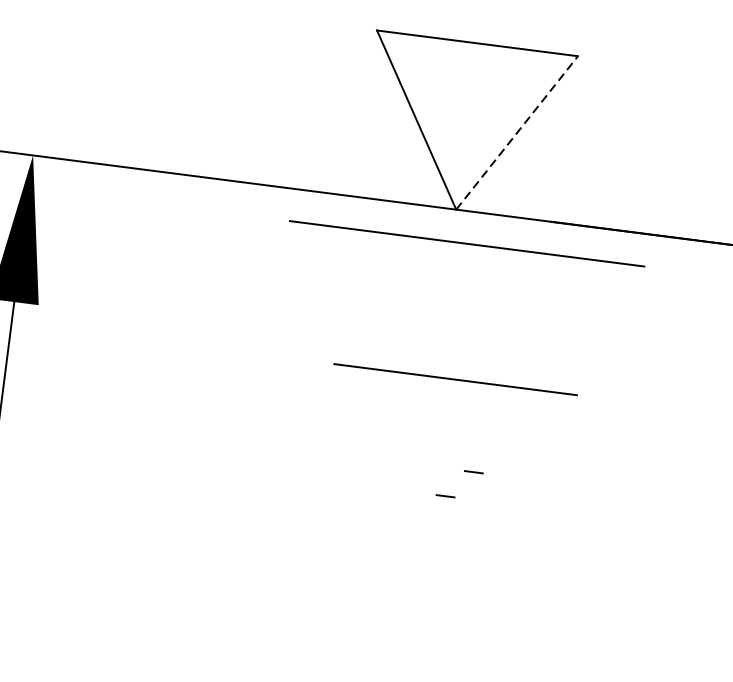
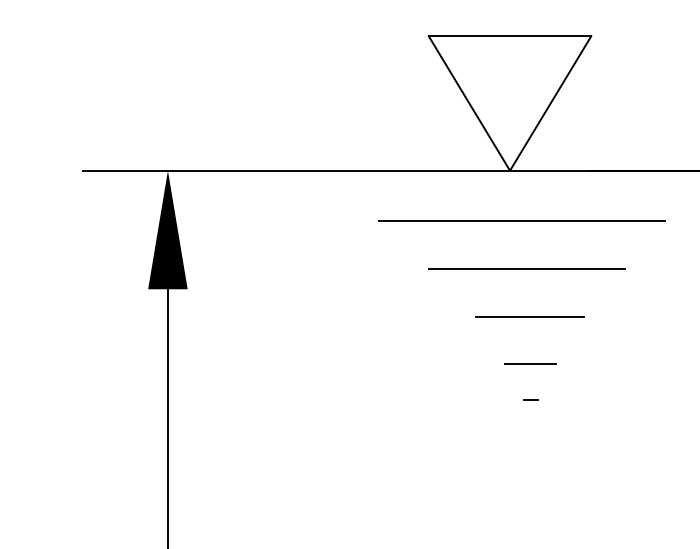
line: (516, 132) -> (550, 103), dashed -> solid
line: (466, 243) -> (521, 220), moved
line: (455, 378) -> (526, 268), moved
line: (457, 393) -> (529, 316), added
line: (449, 451) -> (529, 363), added
line: (473, 471) -> (550, 377), removed

